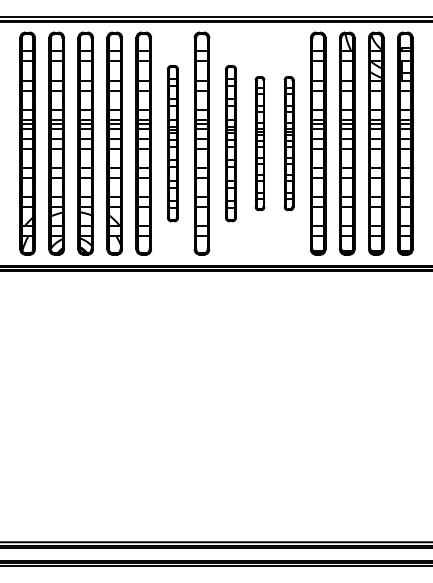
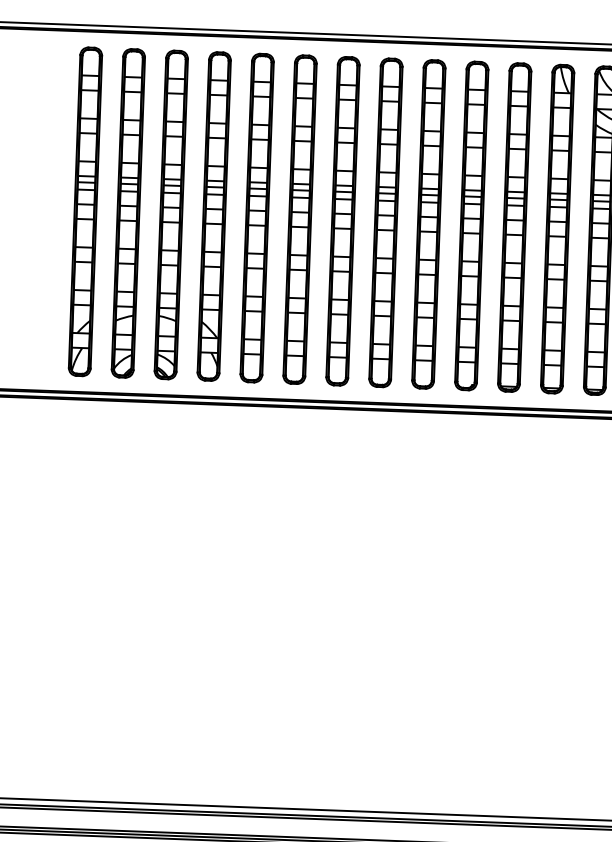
part: (172, 143) -> (299, 219), size x1.43
part: (230, 143) -> (385, 222), size x1.43
part: (259, 143) -> (428, 224), size x1.67
part: (288, 143) -> (470, 225), size x1.67

